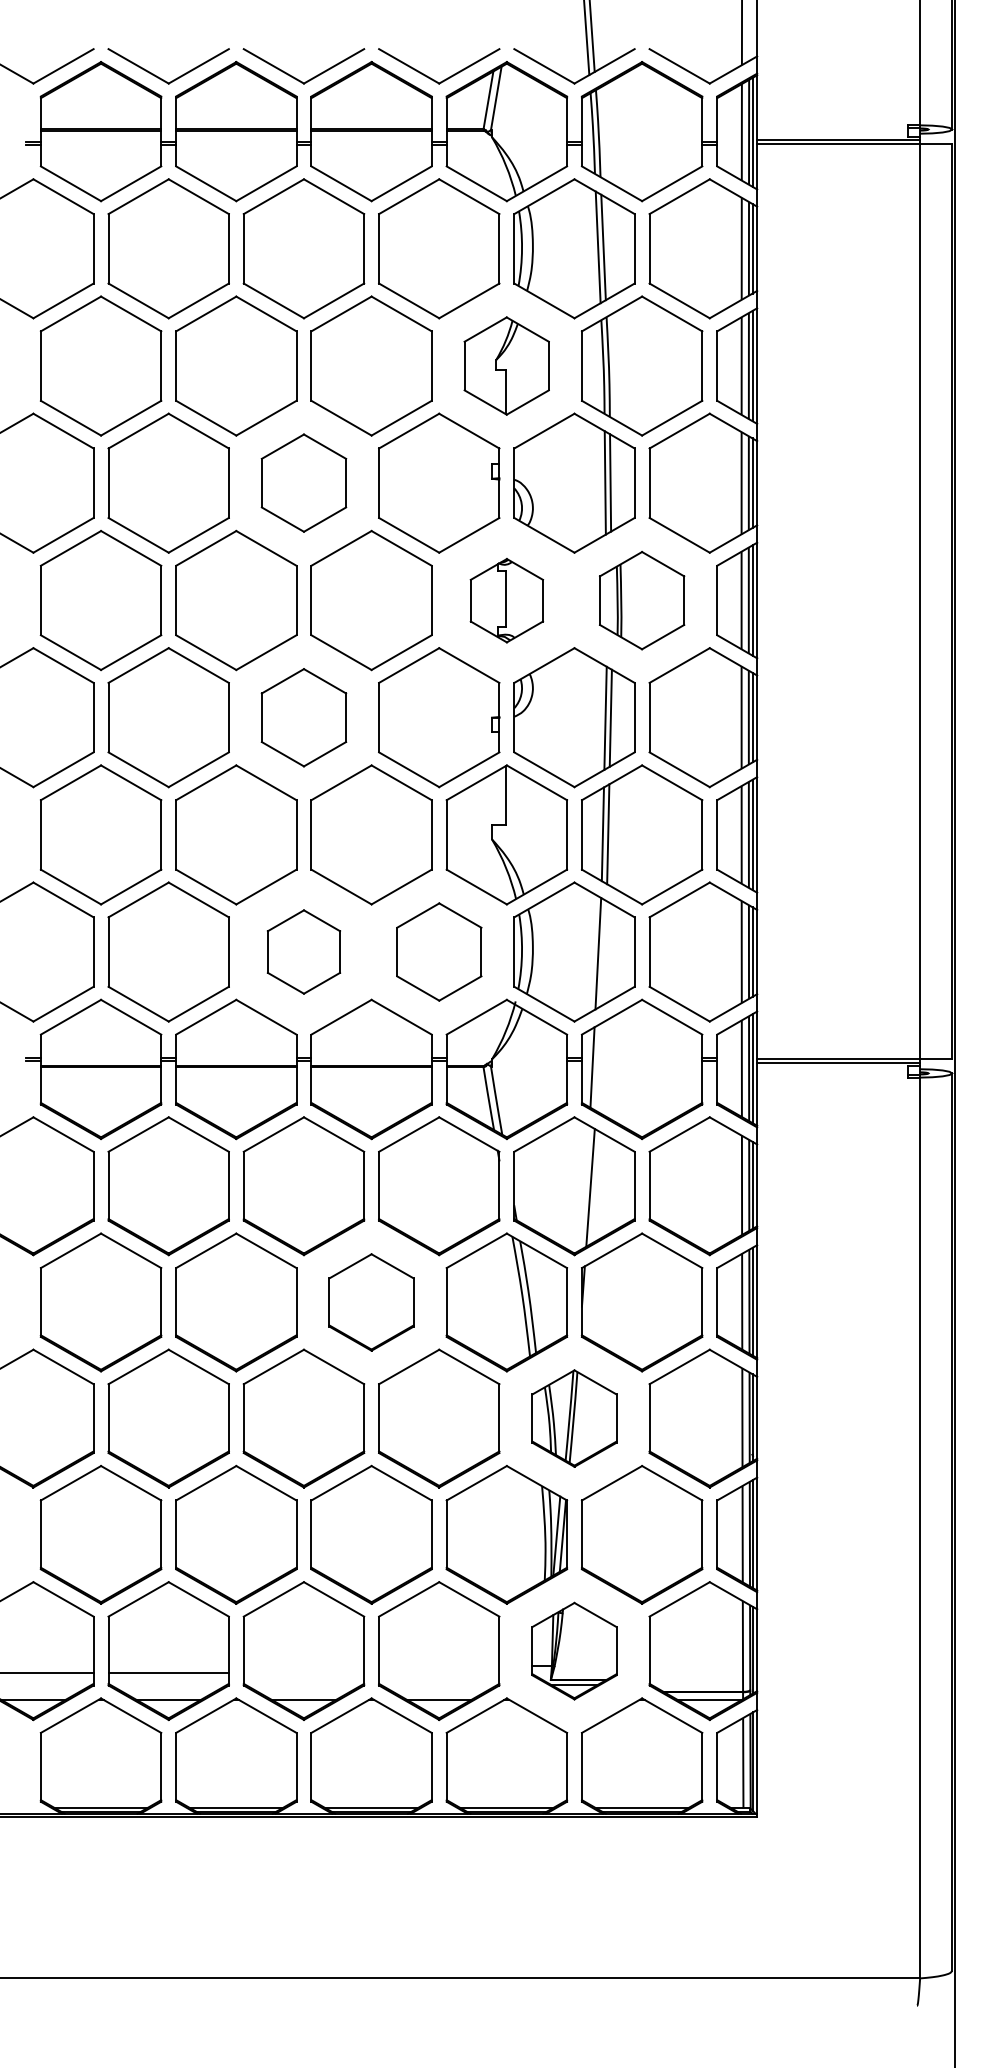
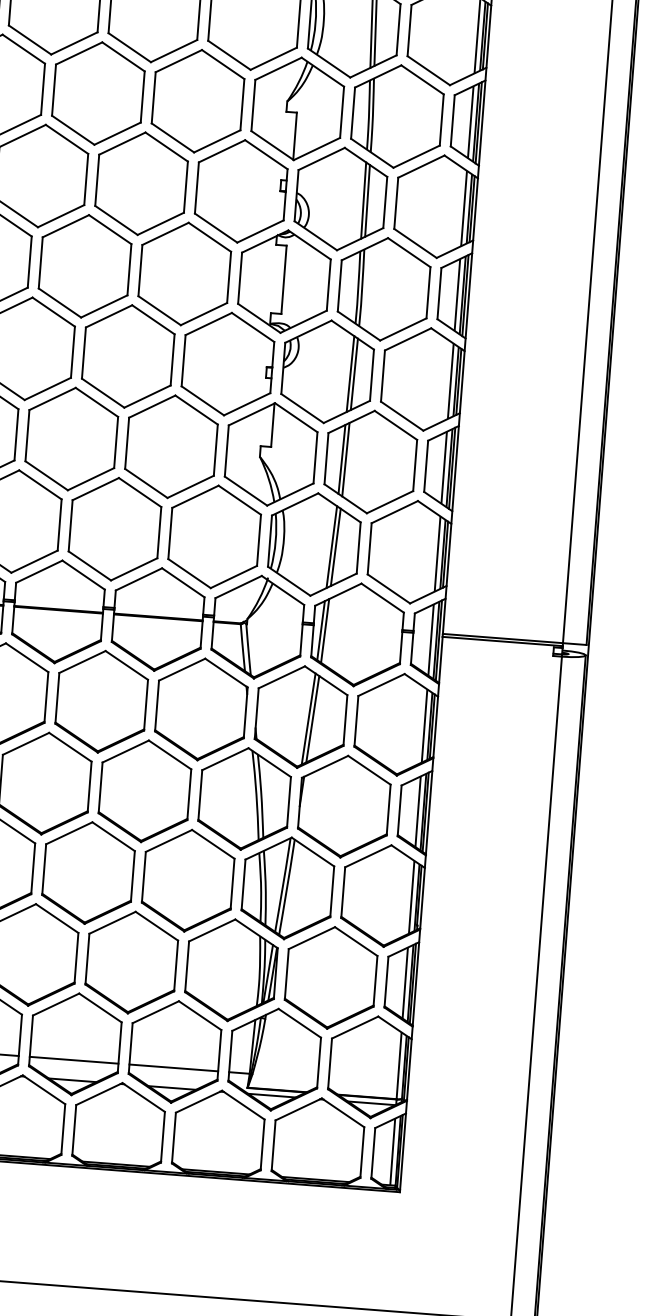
part: (506, 365) -> (297, 108), size x1.43
part: (303, 482) -> (141, 183), size x1.43
part: (506, 600) -> (284, 281), size x1.67
part: (641, 600) -> (383, 289), size x1.43
part: (303, 717) -> (127, 356), size x1.43
part: (303, 951) -> (114, 528), size x1.67
part: (439, 951) -> (214, 536), size x1.43
line: (603, 953) -> (335, 547), added
line: (597, 1067) -> (324, 630), added
line: (584, 1187) -> (308, 718), added
part: (371, 1302) -> (144, 791), size x1.43
part: (574, 1418) -> (287, 888), size x1.43
part: (574, 1651) -> (274, 1060), size x1.43
line: (303, 1672) -> (73, 1060), added
line: (439, 1672) -> (174, 1067), added

